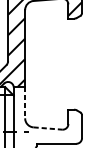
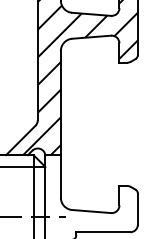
line: (24, 102) -> (60, 176), dashed -> solid
line: (47, 128) -> (91, 211), dashed -> solid

